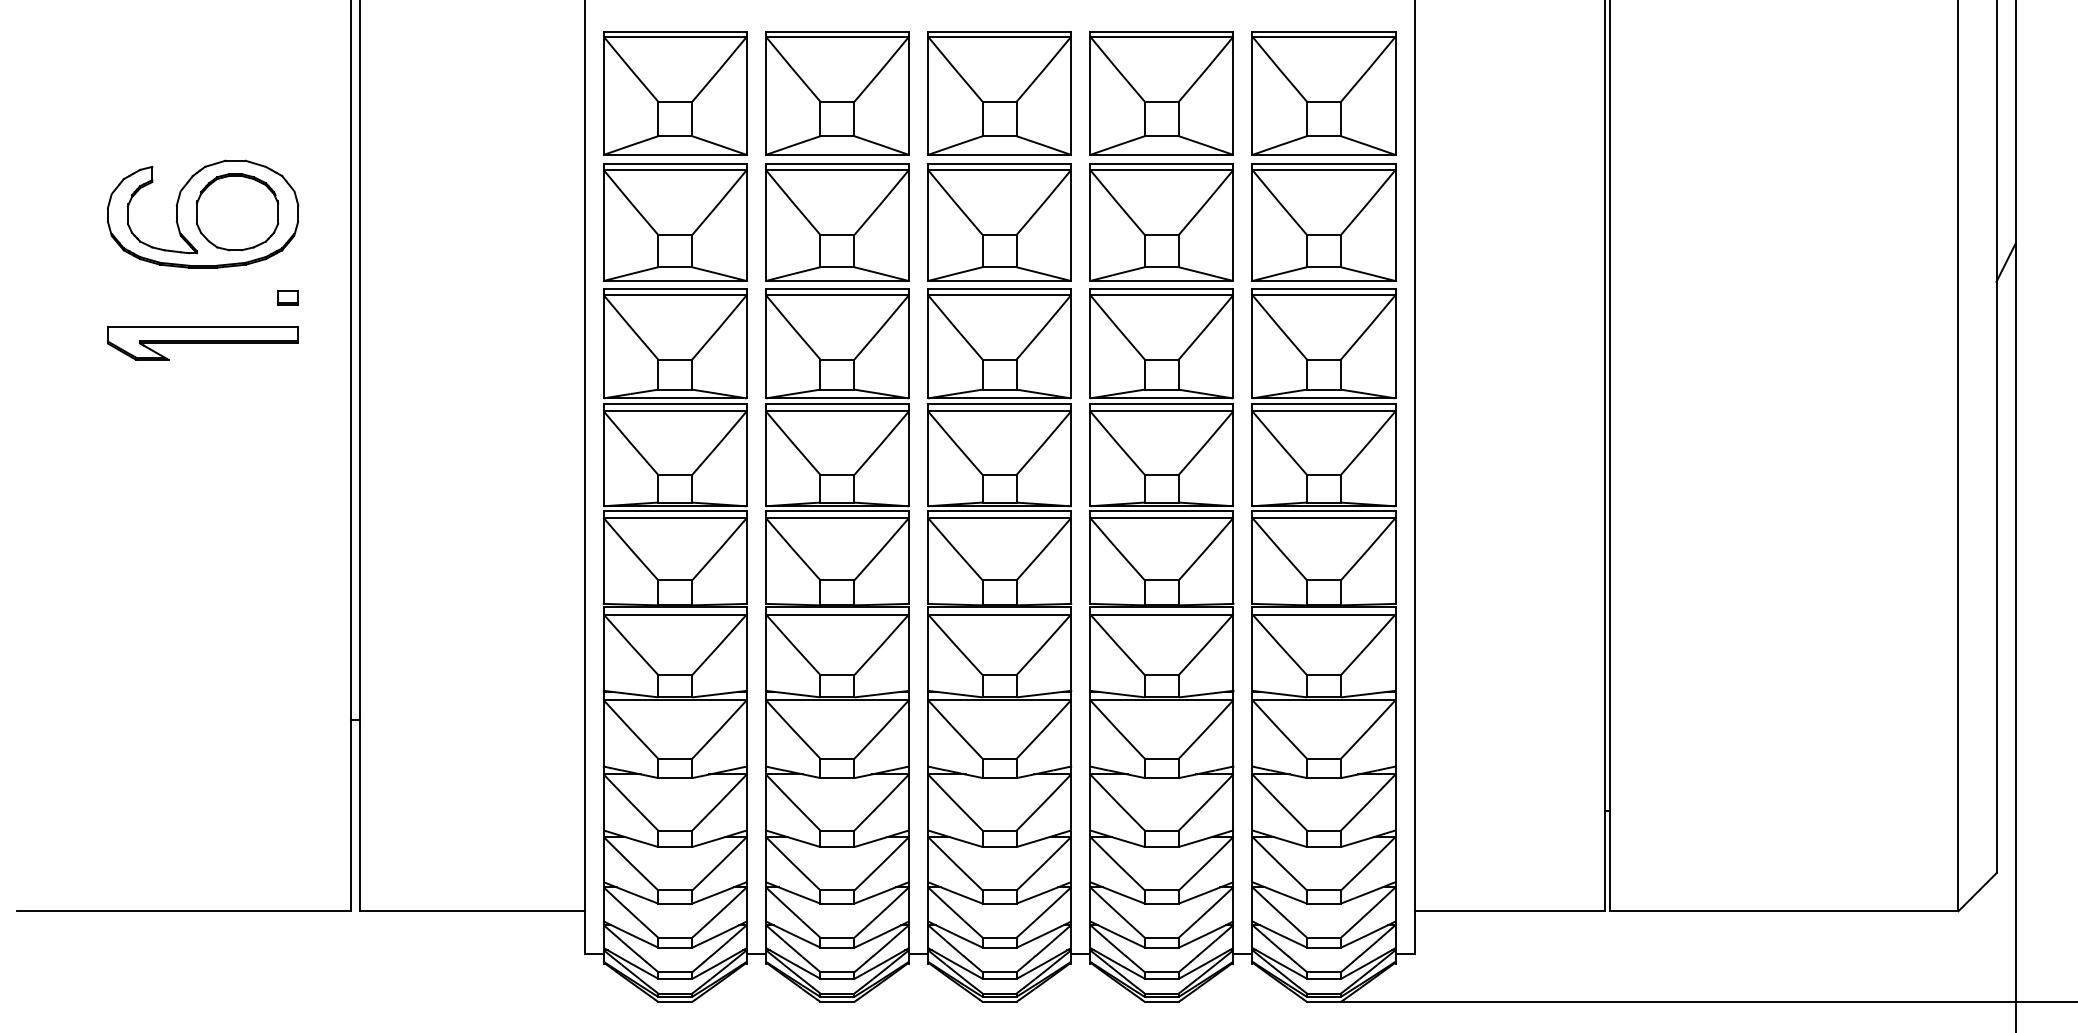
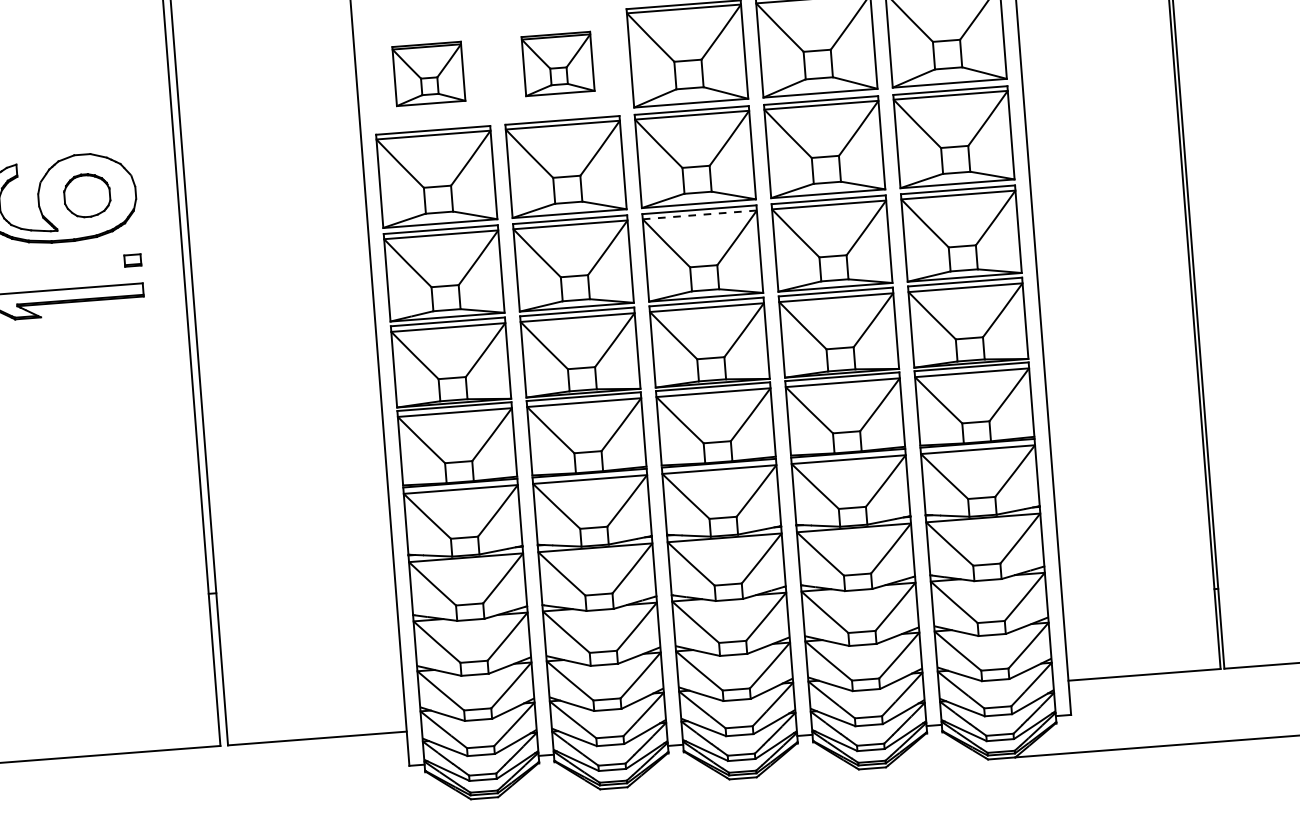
part: (675, 93) -> (429, 74), size x0.6
part: (837, 93) -> (558, 64), size x0.6
part: (237, 212) -> (87, 195), size x0.7
line: (999, 295) -> (699, 215), solid -> dashed

